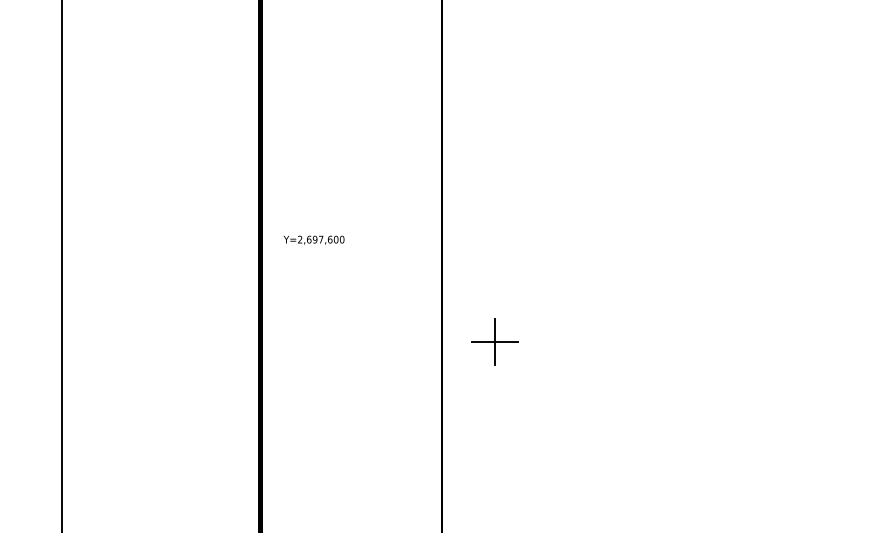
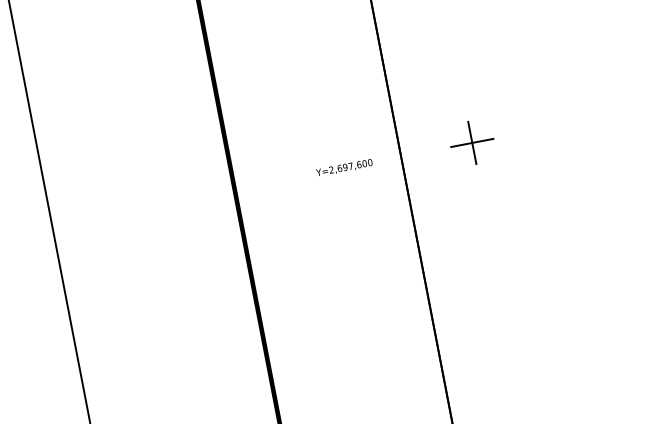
text: (314, 239) -> (344, 167), moved
part: (494, 341) -> (471, 142), moved

